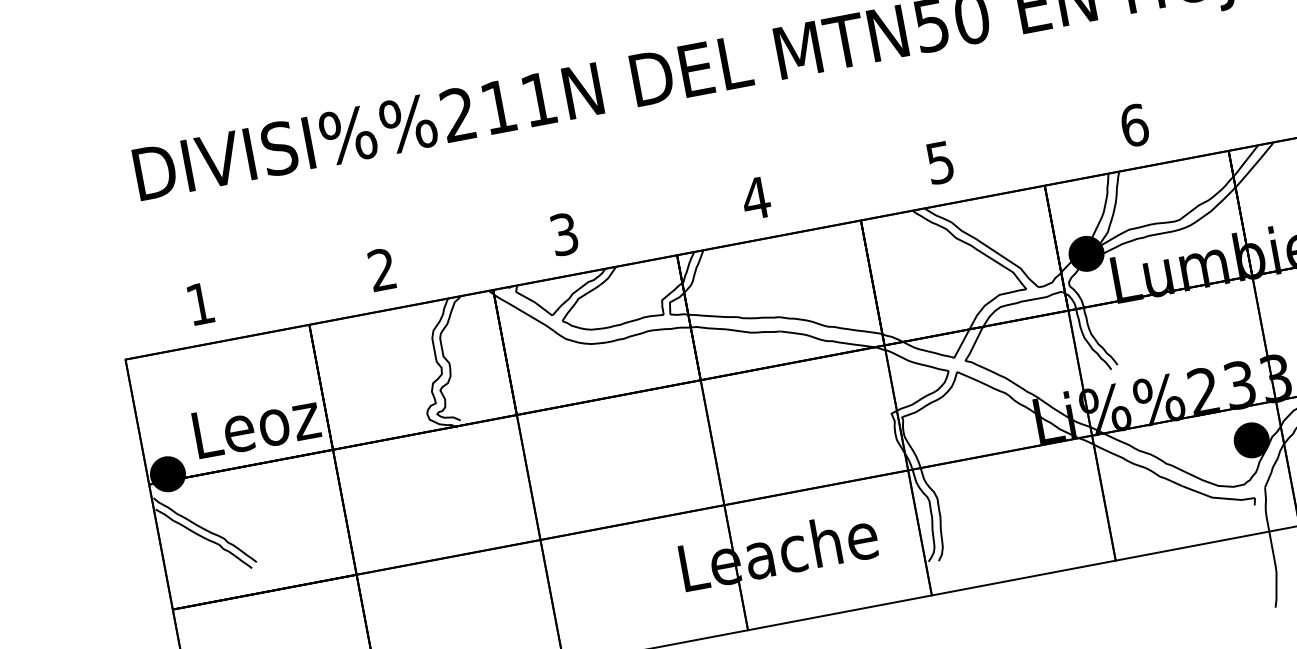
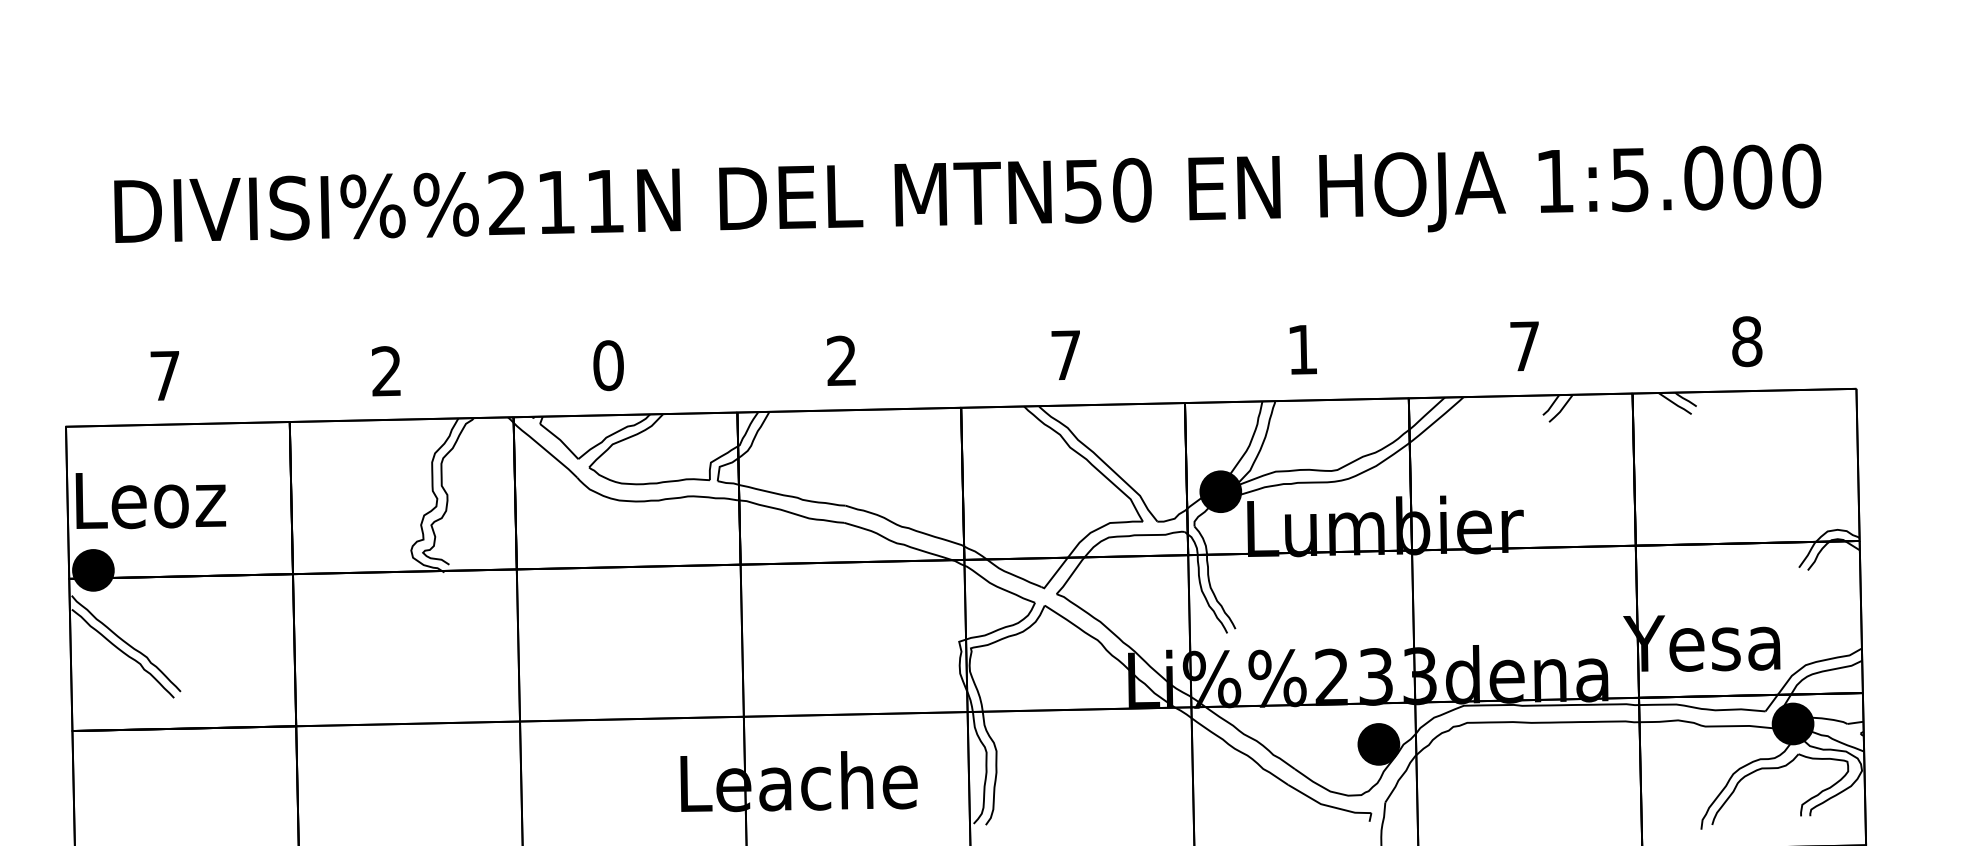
text: (1134, 125) -> (1302, 349), 6 -> 1
text: (939, 162) -> (1065, 355), 5 -> 7
text: (755, 197) -> (841, 360), 4 -> 2
text: (564, 234) -> (608, 365), 3 -> 0
text: (199, 303) -> (164, 375), 1 -> 7
text: (256, 426) -> (150, 501), moved

